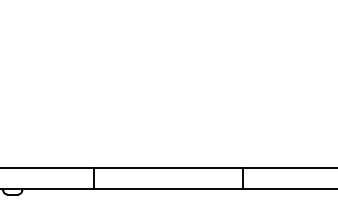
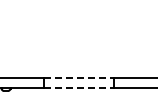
line: (167, 168) -> (78, 78), solid -> dashed
line: (167, 189) -> (78, 88), solid -> dashed

